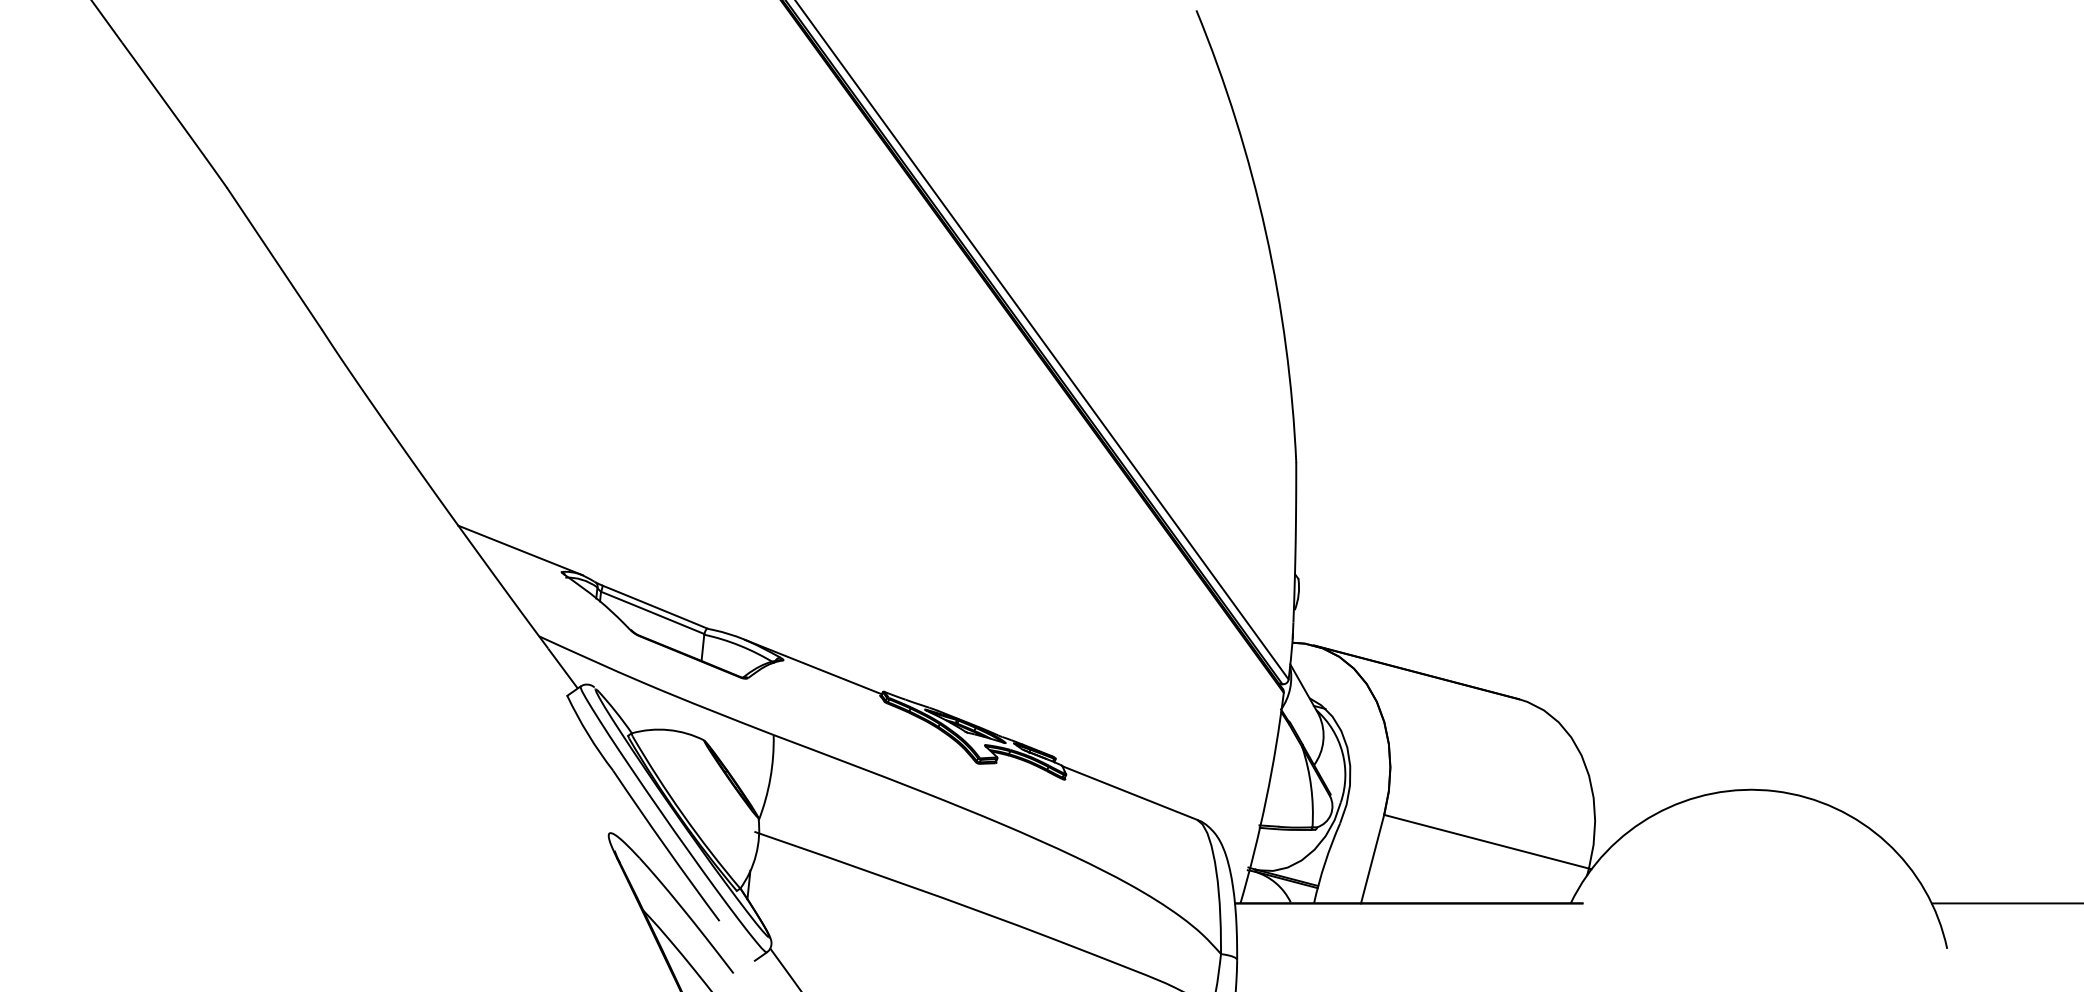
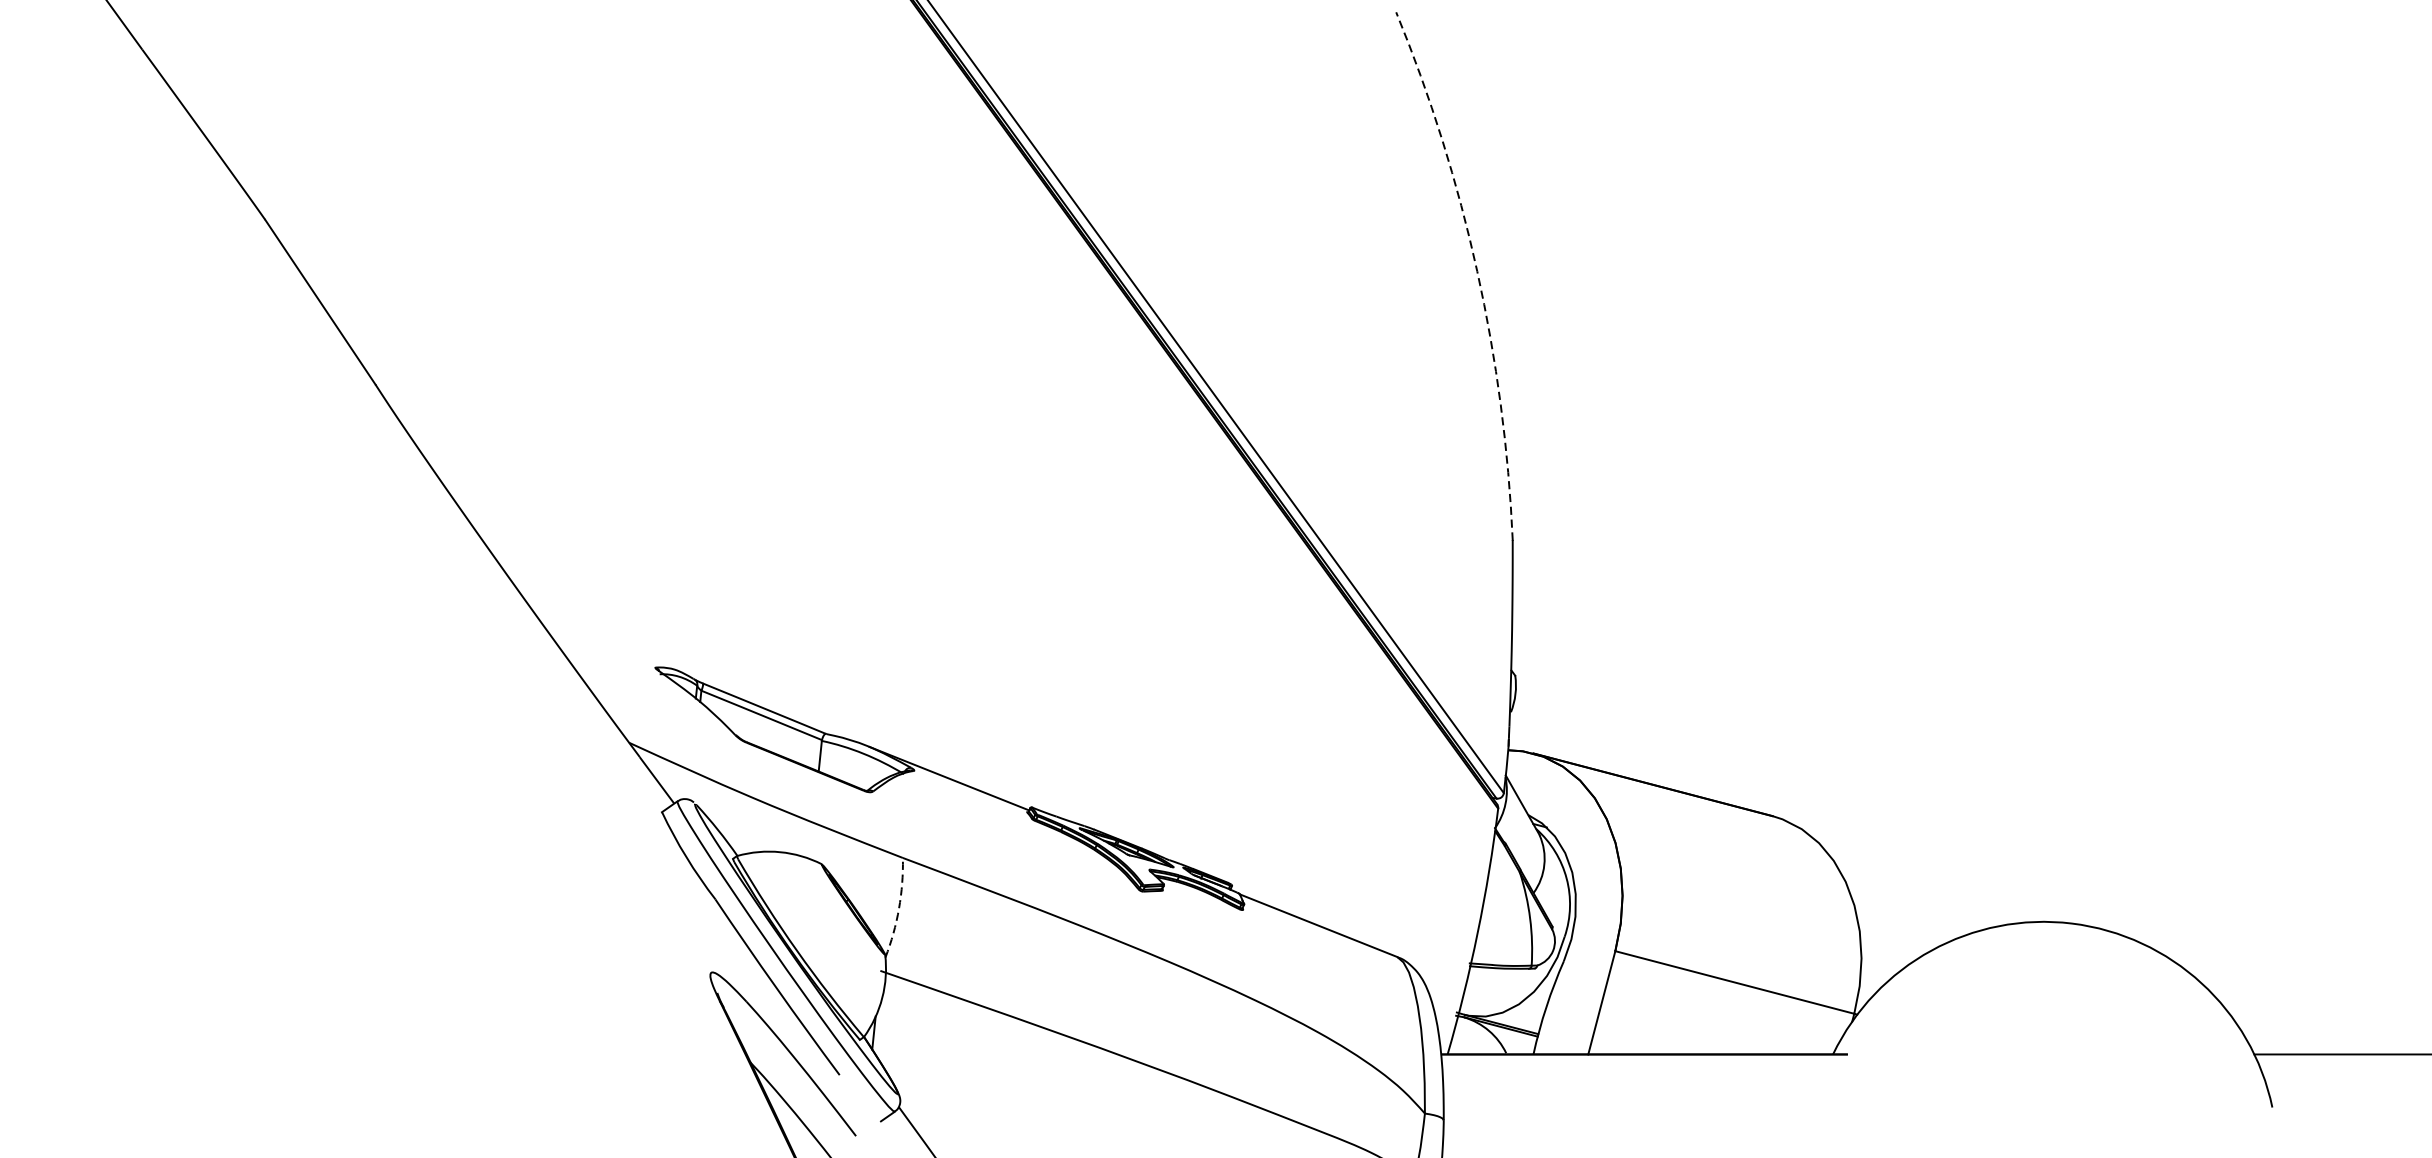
arc: (1265, 232) -> (1476, 271), solid -> dashed
line: (520, 550) -> (607, 642), removed
arc: (770, 778) -> (899, 908), solid -> dashed

